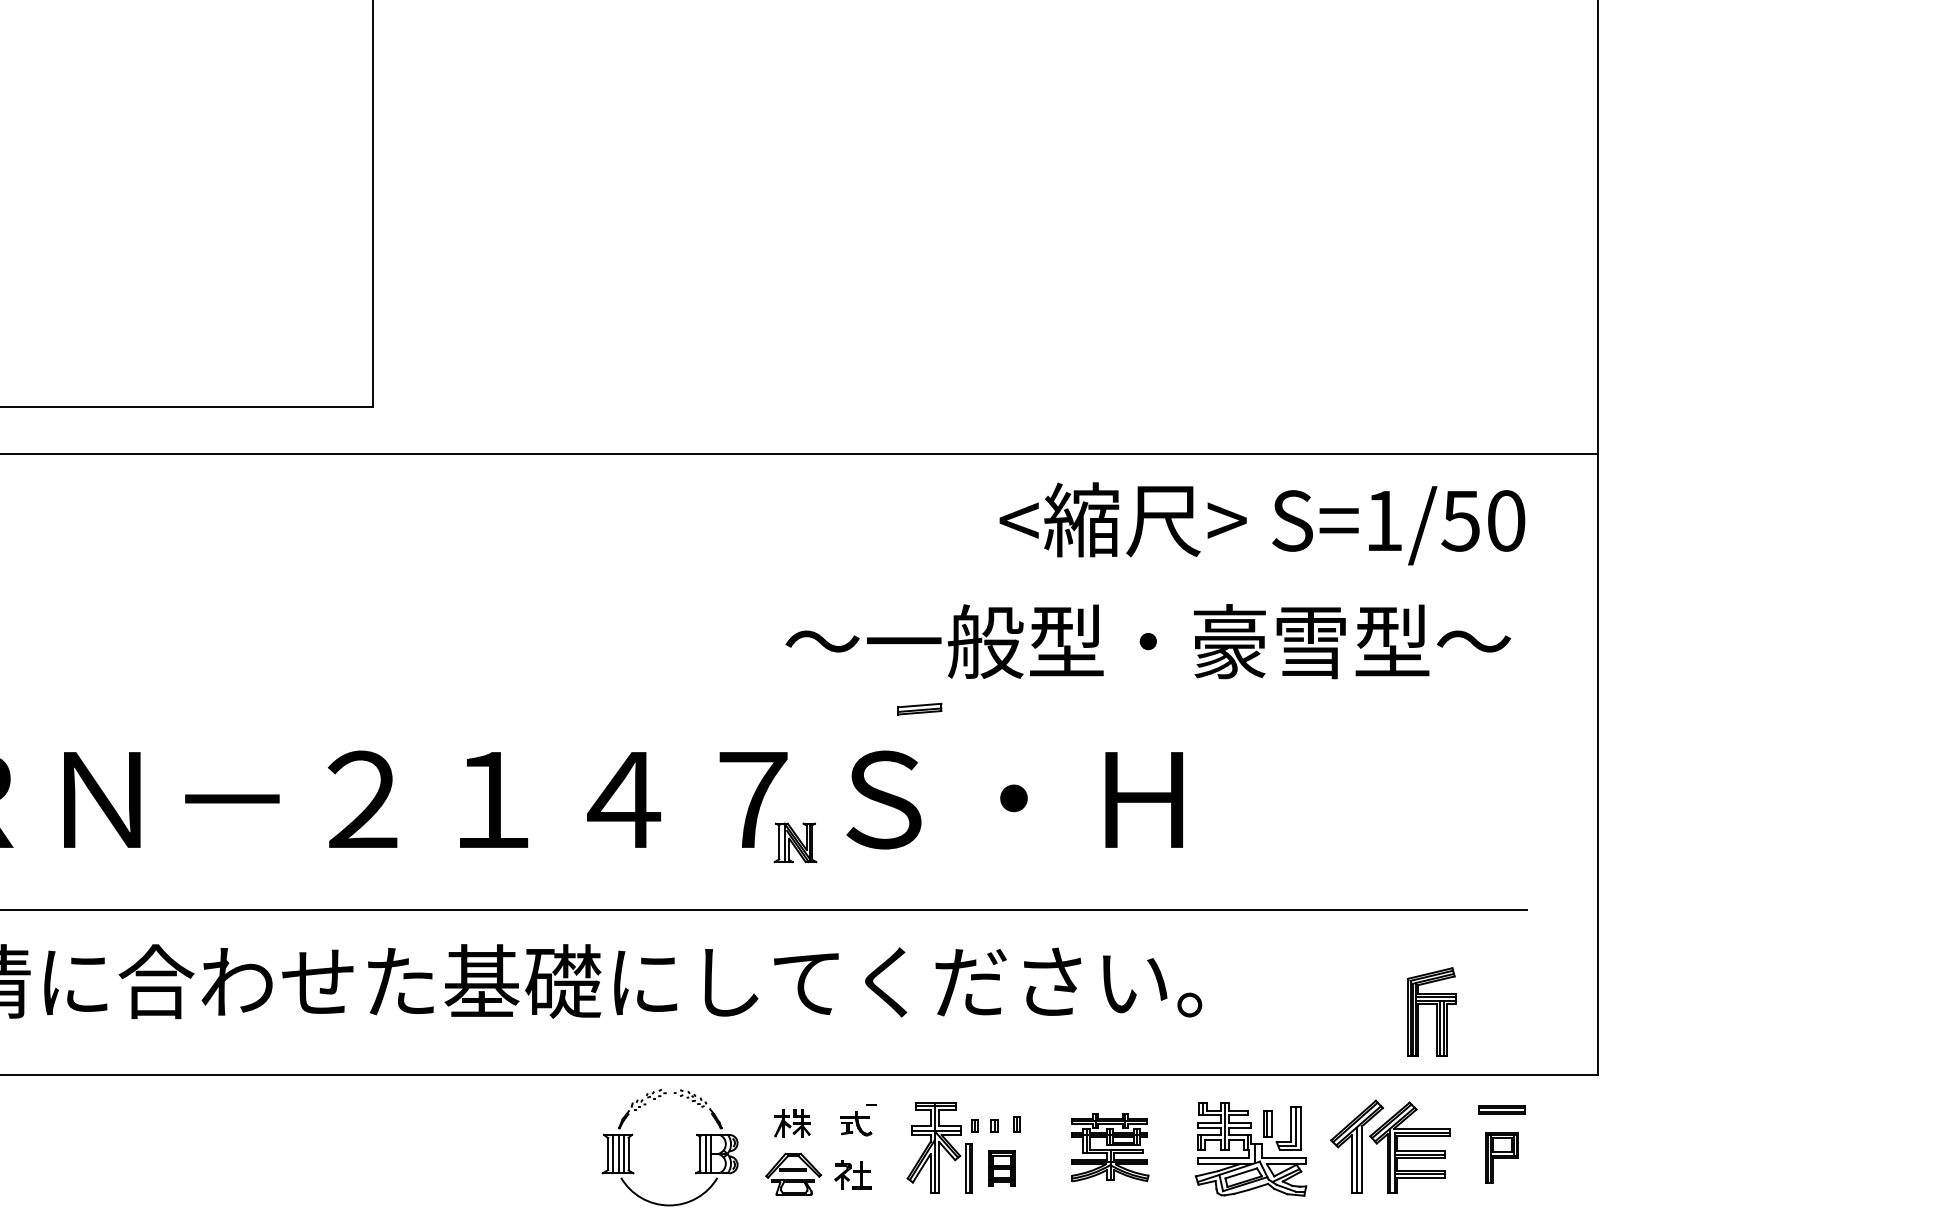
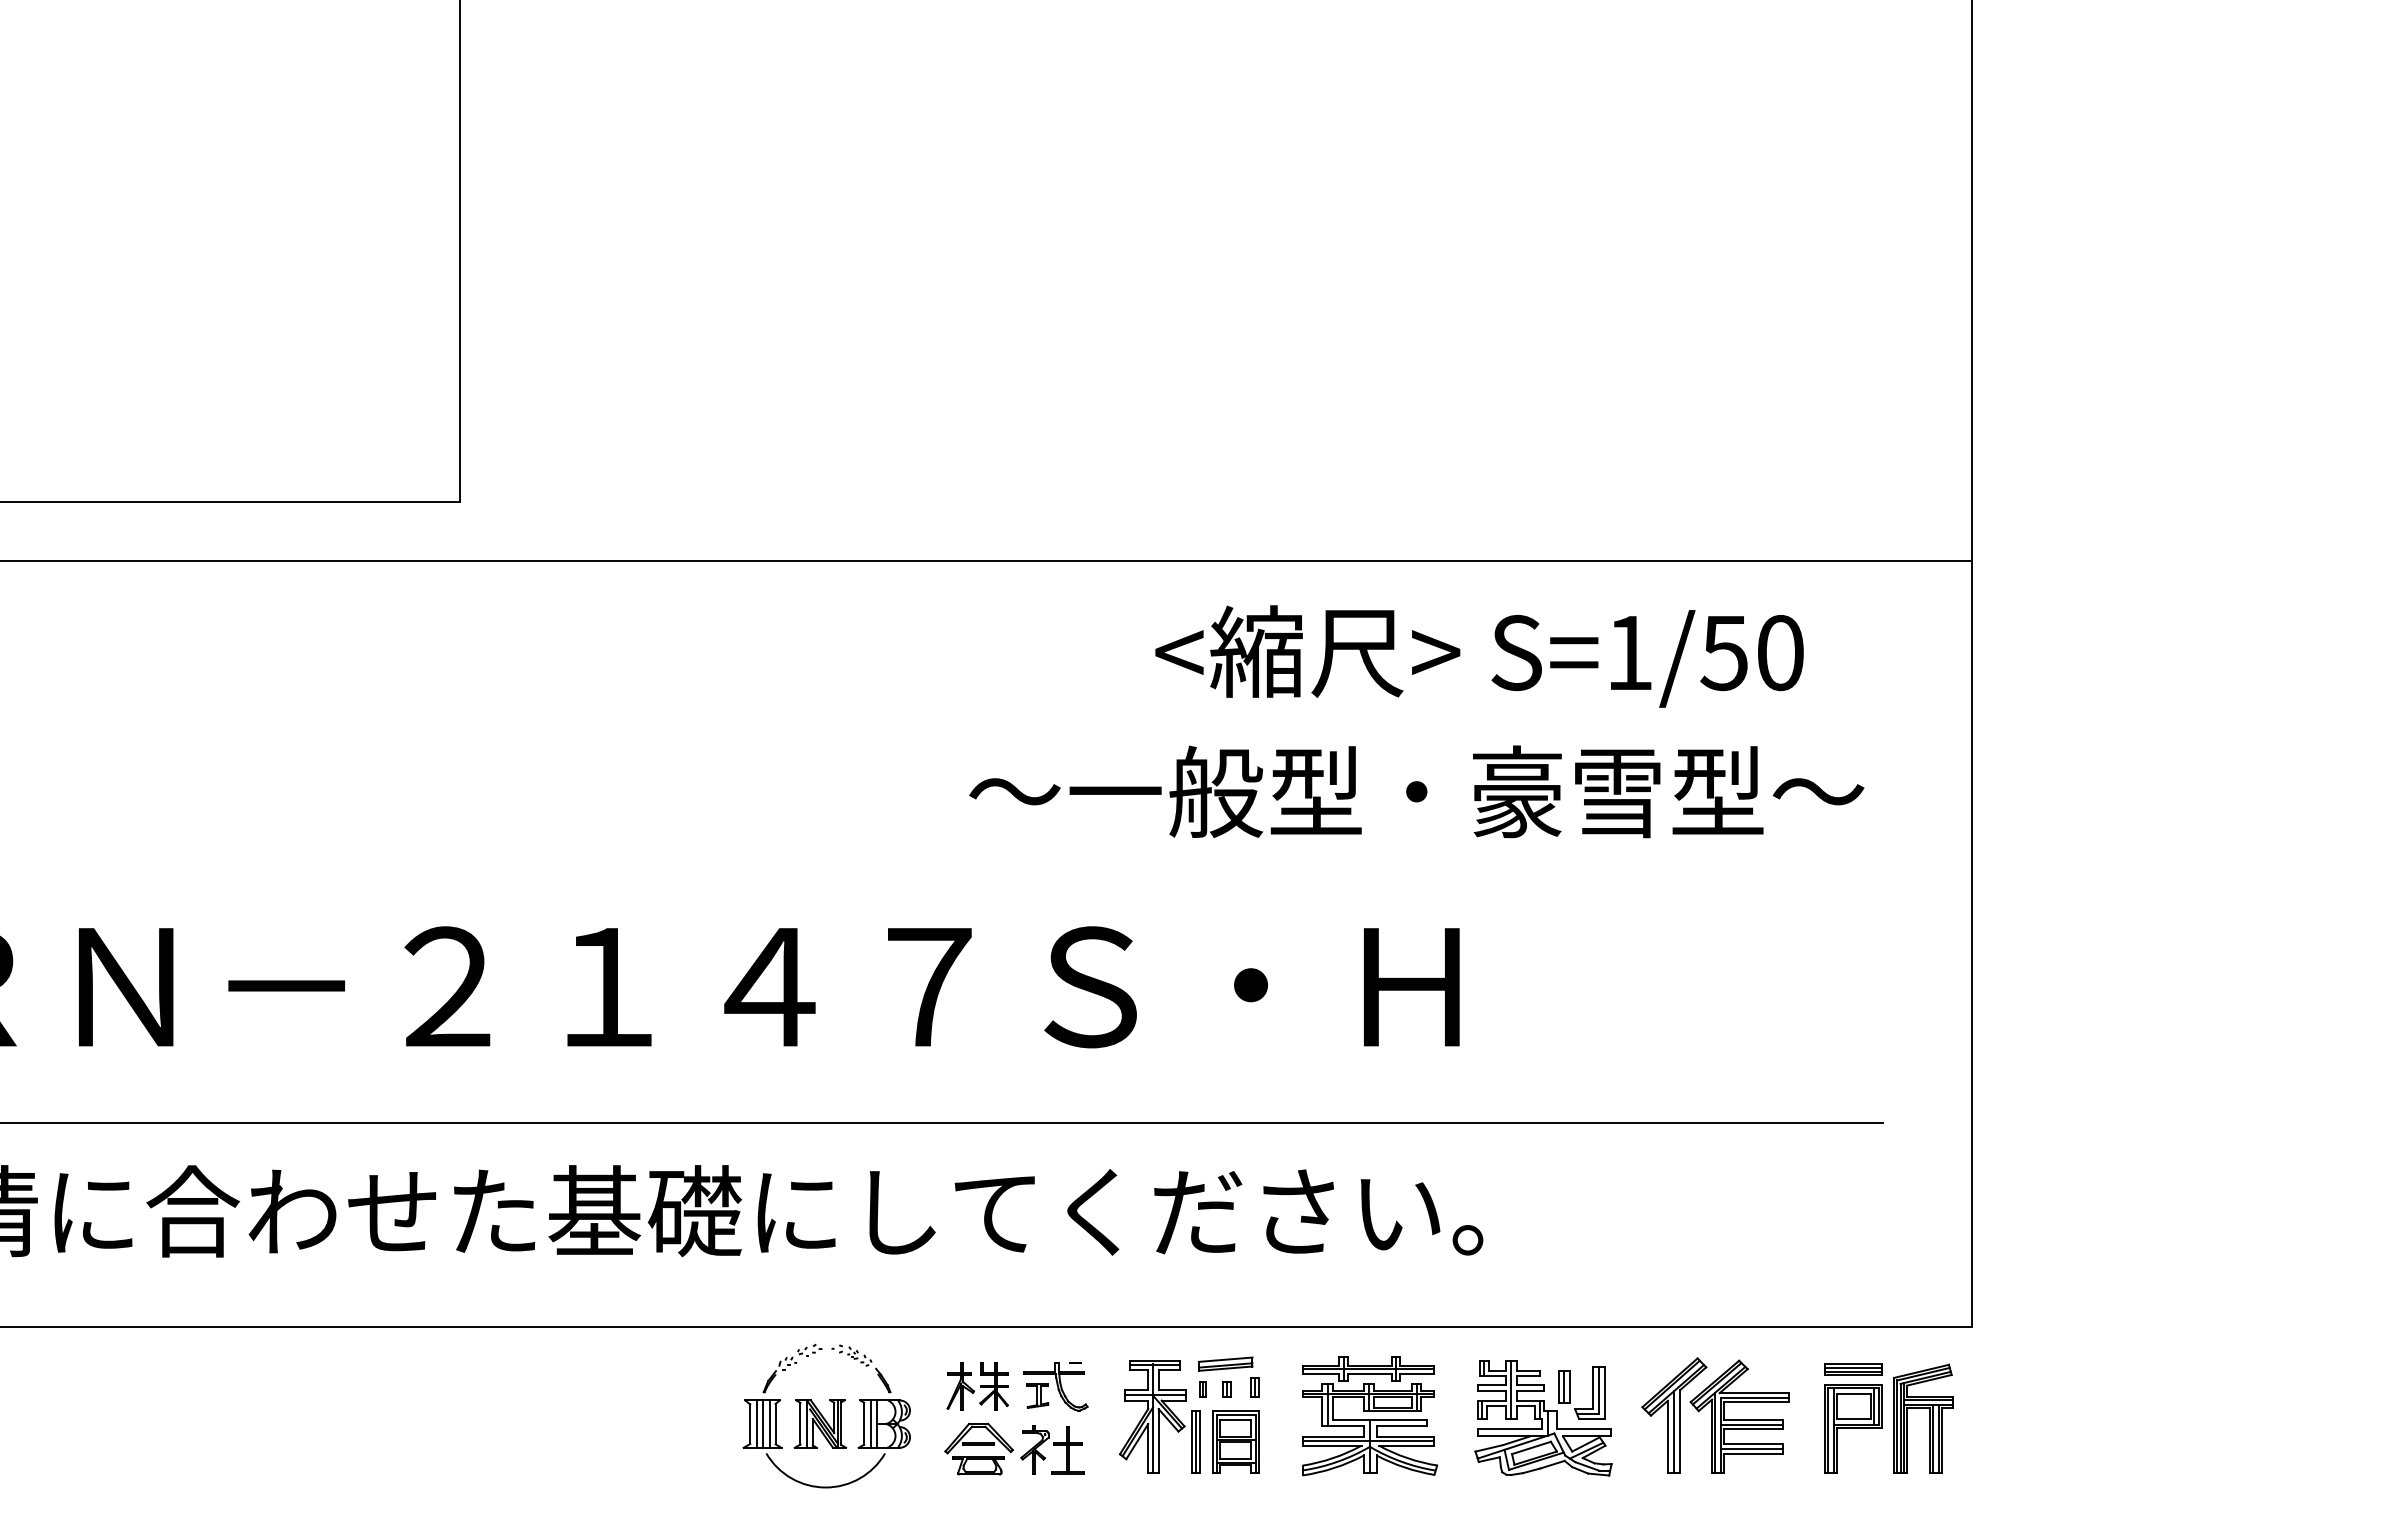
text: (1262, 523) -> (1479, 656), moved
part: (919, 708) -> (1225, 1363), moved
part: (795, 842) -> (820, 1423), moved
part: (1431, 1011) -> (1923, 1418), moved
part: (792, 1123) -> (977, 1386), size x1.43
part: (855, 1123) -> (1055, 1386), size x1.67
part: (1110, 1147) -> (1370, 1416), size x1.43
part: (1502, 1157) -> (1853, 1428), size x1.43
part: (1001, 1168) -> (1235, 1441), size x1.43
part: (853, 1174) -> (1052, 1449), size x1.43

